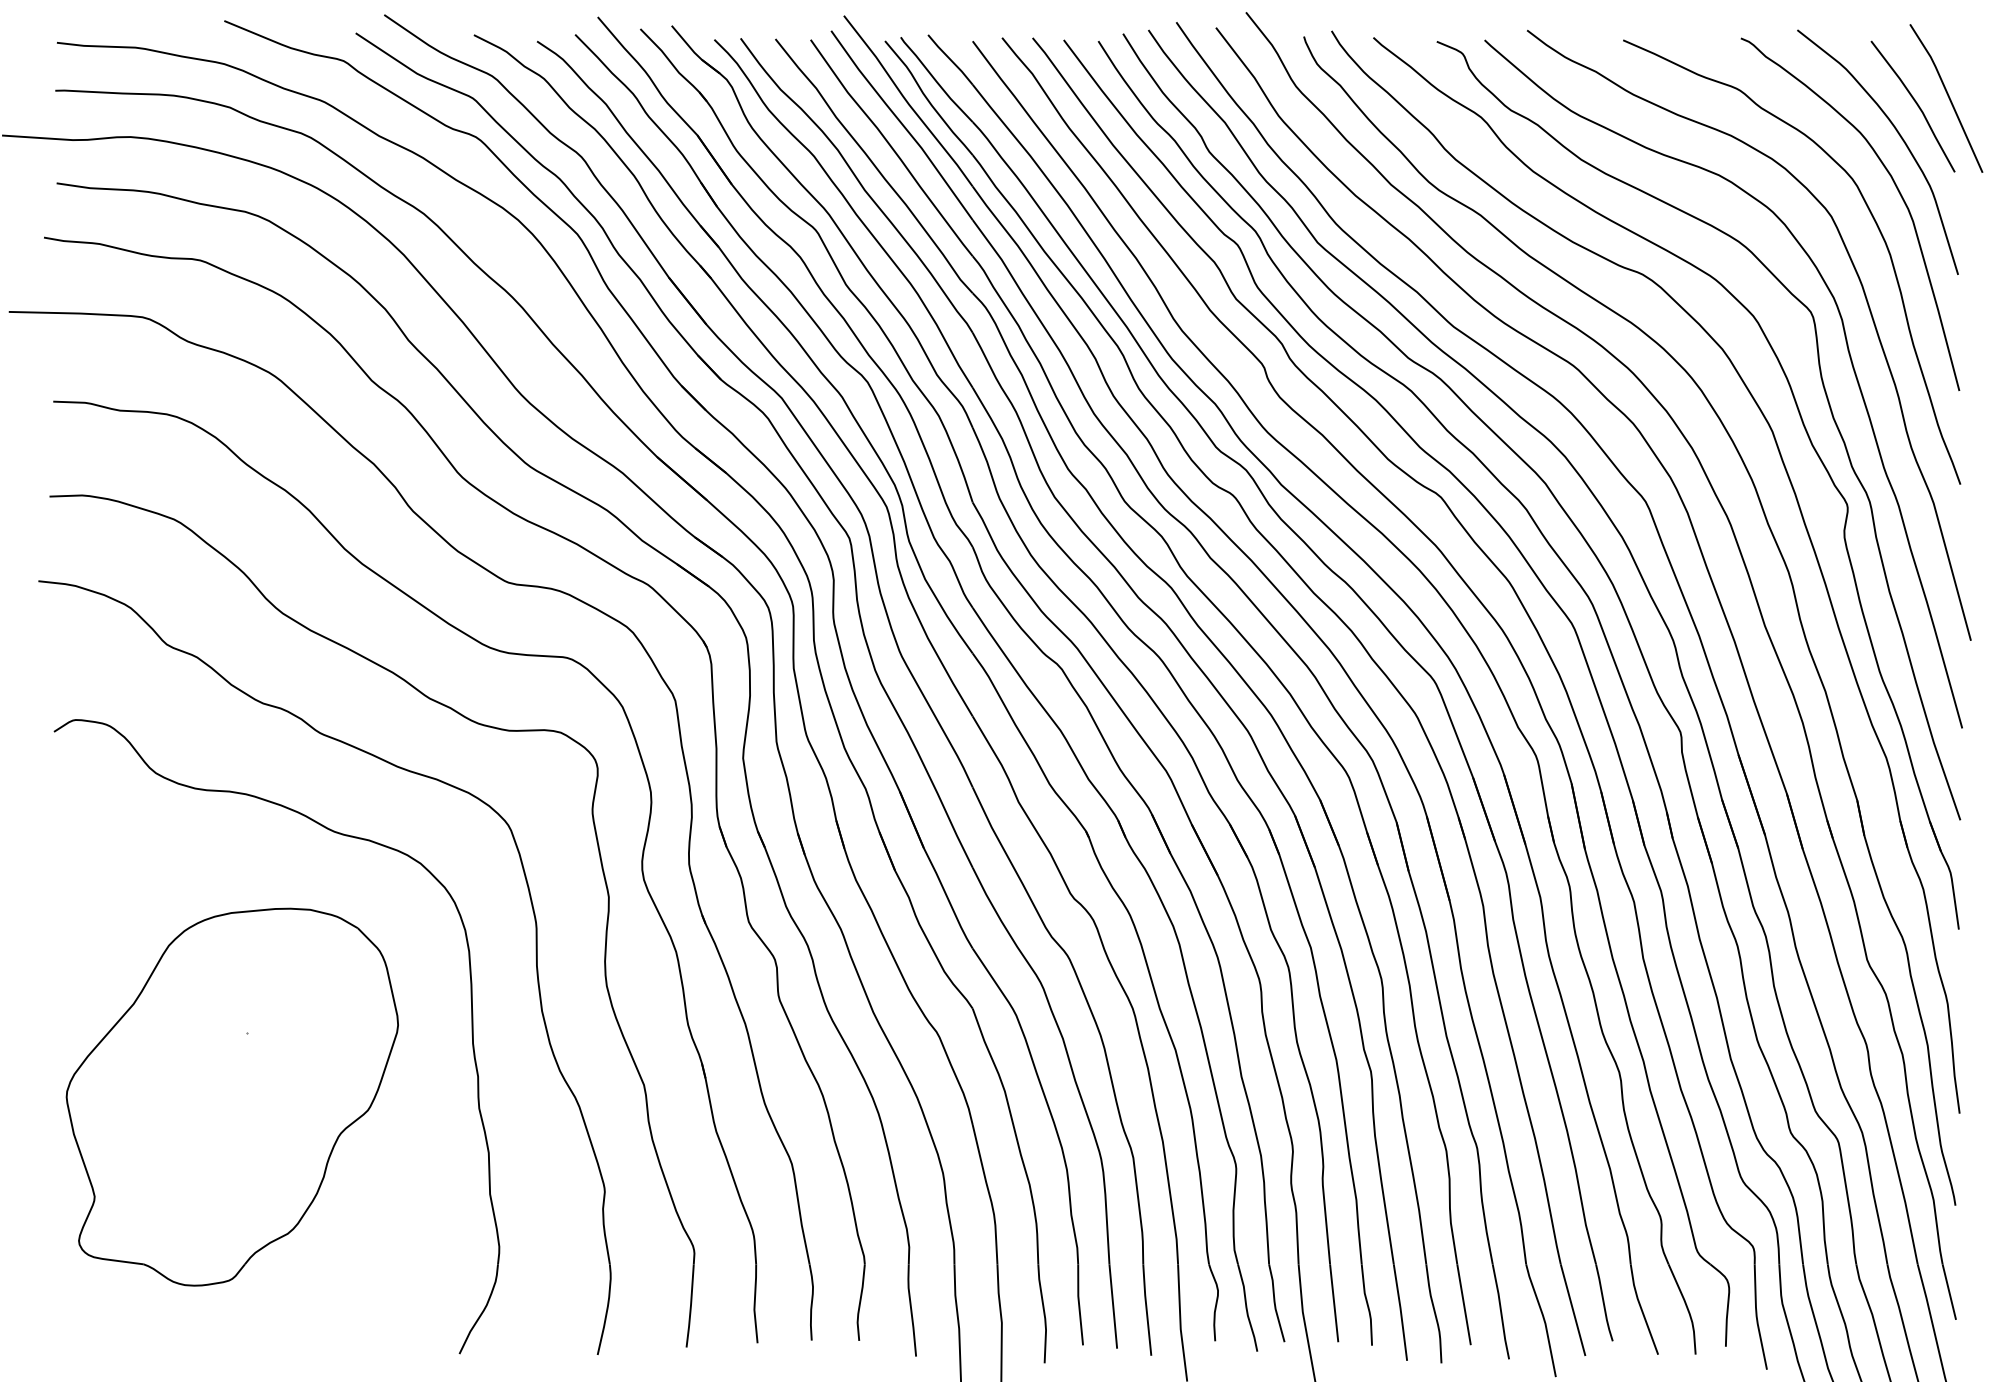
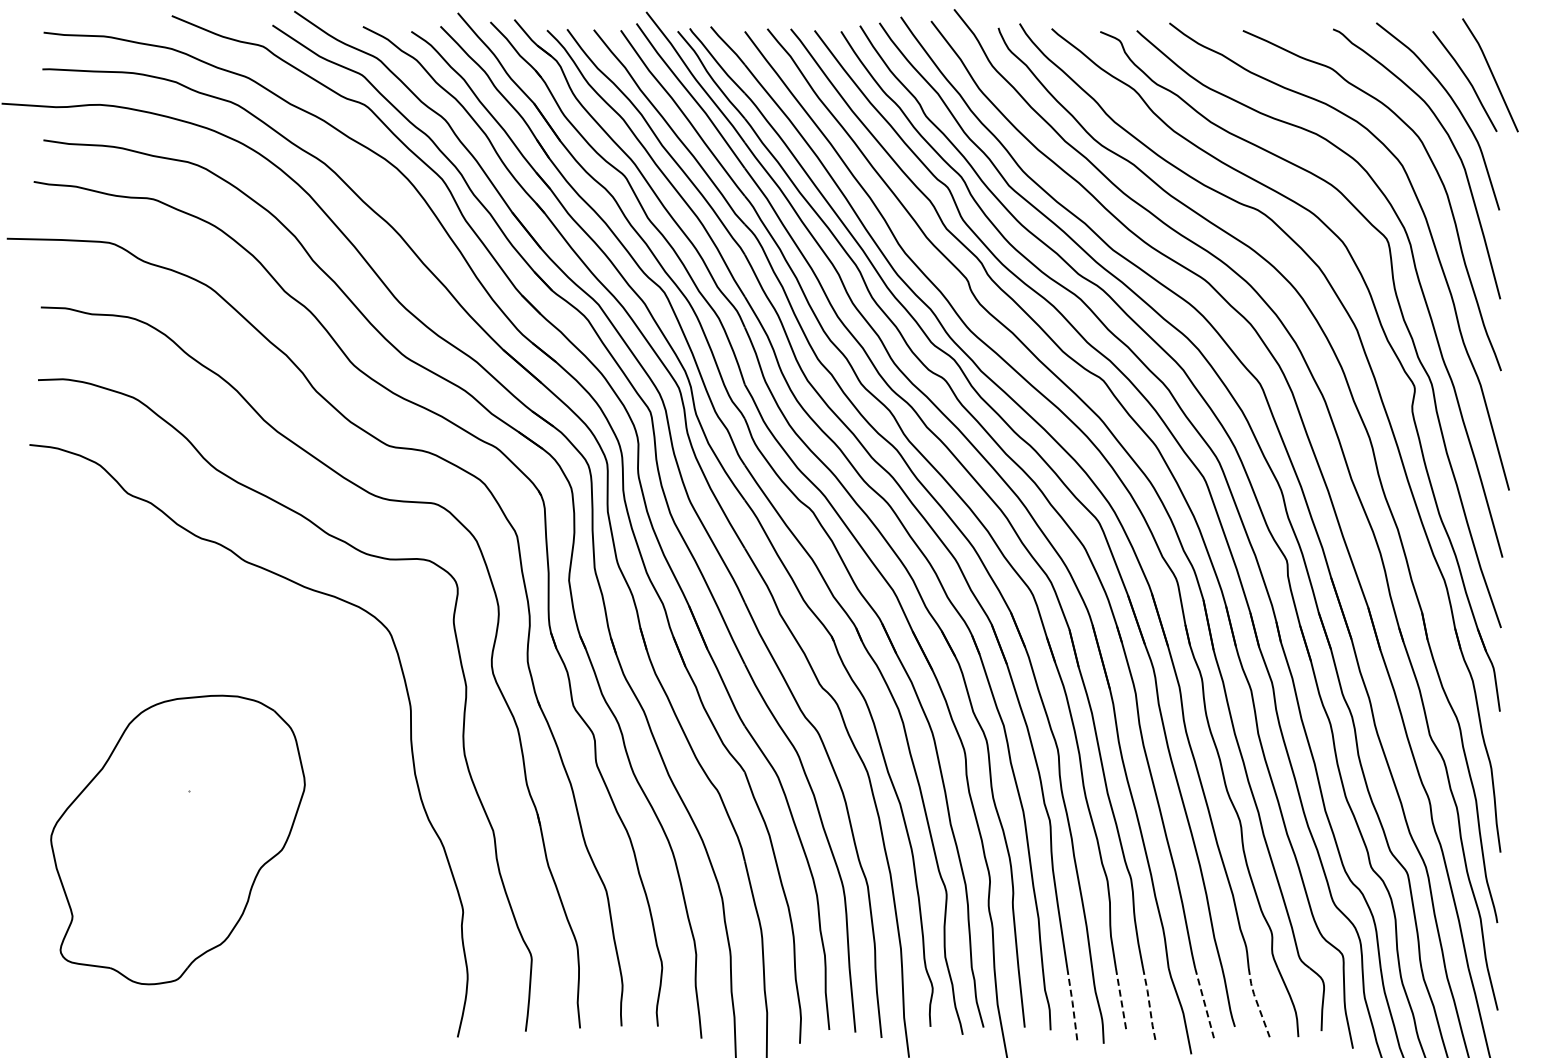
part: (470, 1022) -> (360, 782), removed
line: (1464, 1305) -> (1121, 999), solid -> dashed
line: (1640, 1308) -> (1256, 1001), solid -> dashed
line: (1572, 1310) -> (1204, 1003), solid -> dashed
line: (1400, 1312) -> (1072, 1004), solid -> dashed
line: (1501, 1312) -> (1149, 1004), solid -> dashed

